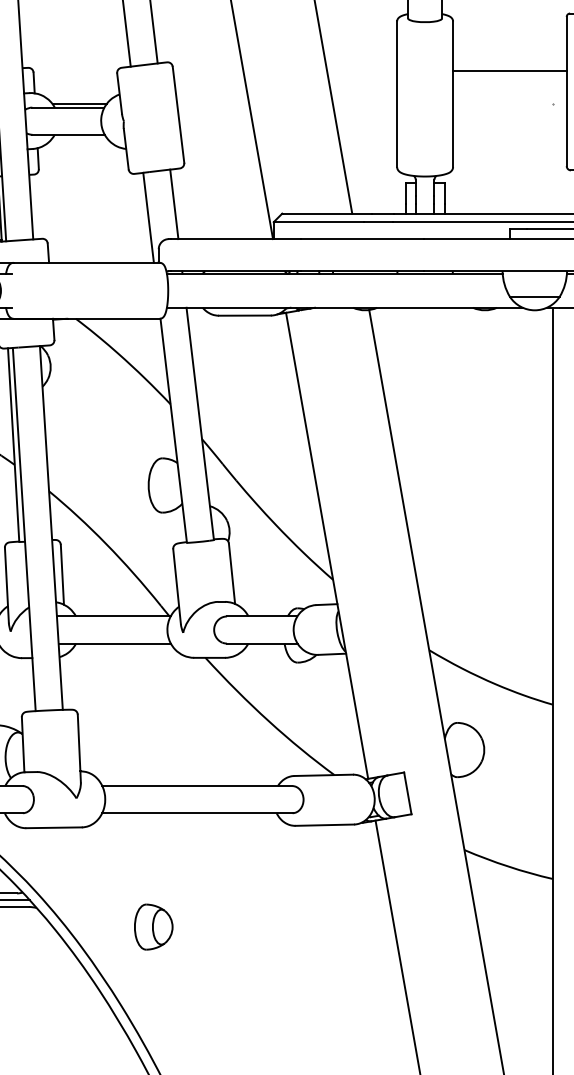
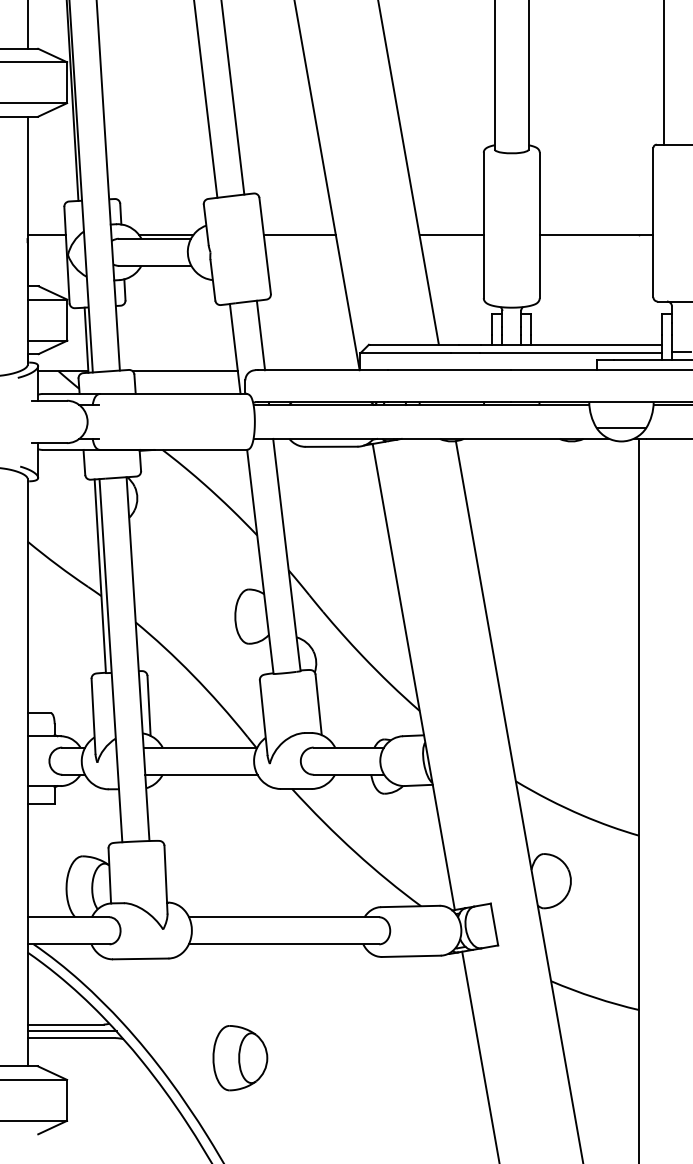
line: (509, 71) -> (596, 235), moved
line: (212, 104) -> (299, 235), added
line: (364, 104) -> (451, 235), added
line: (97, 240) -> (184, 371), added
part: (153, 927) -> (240, 1058), size x1.43

